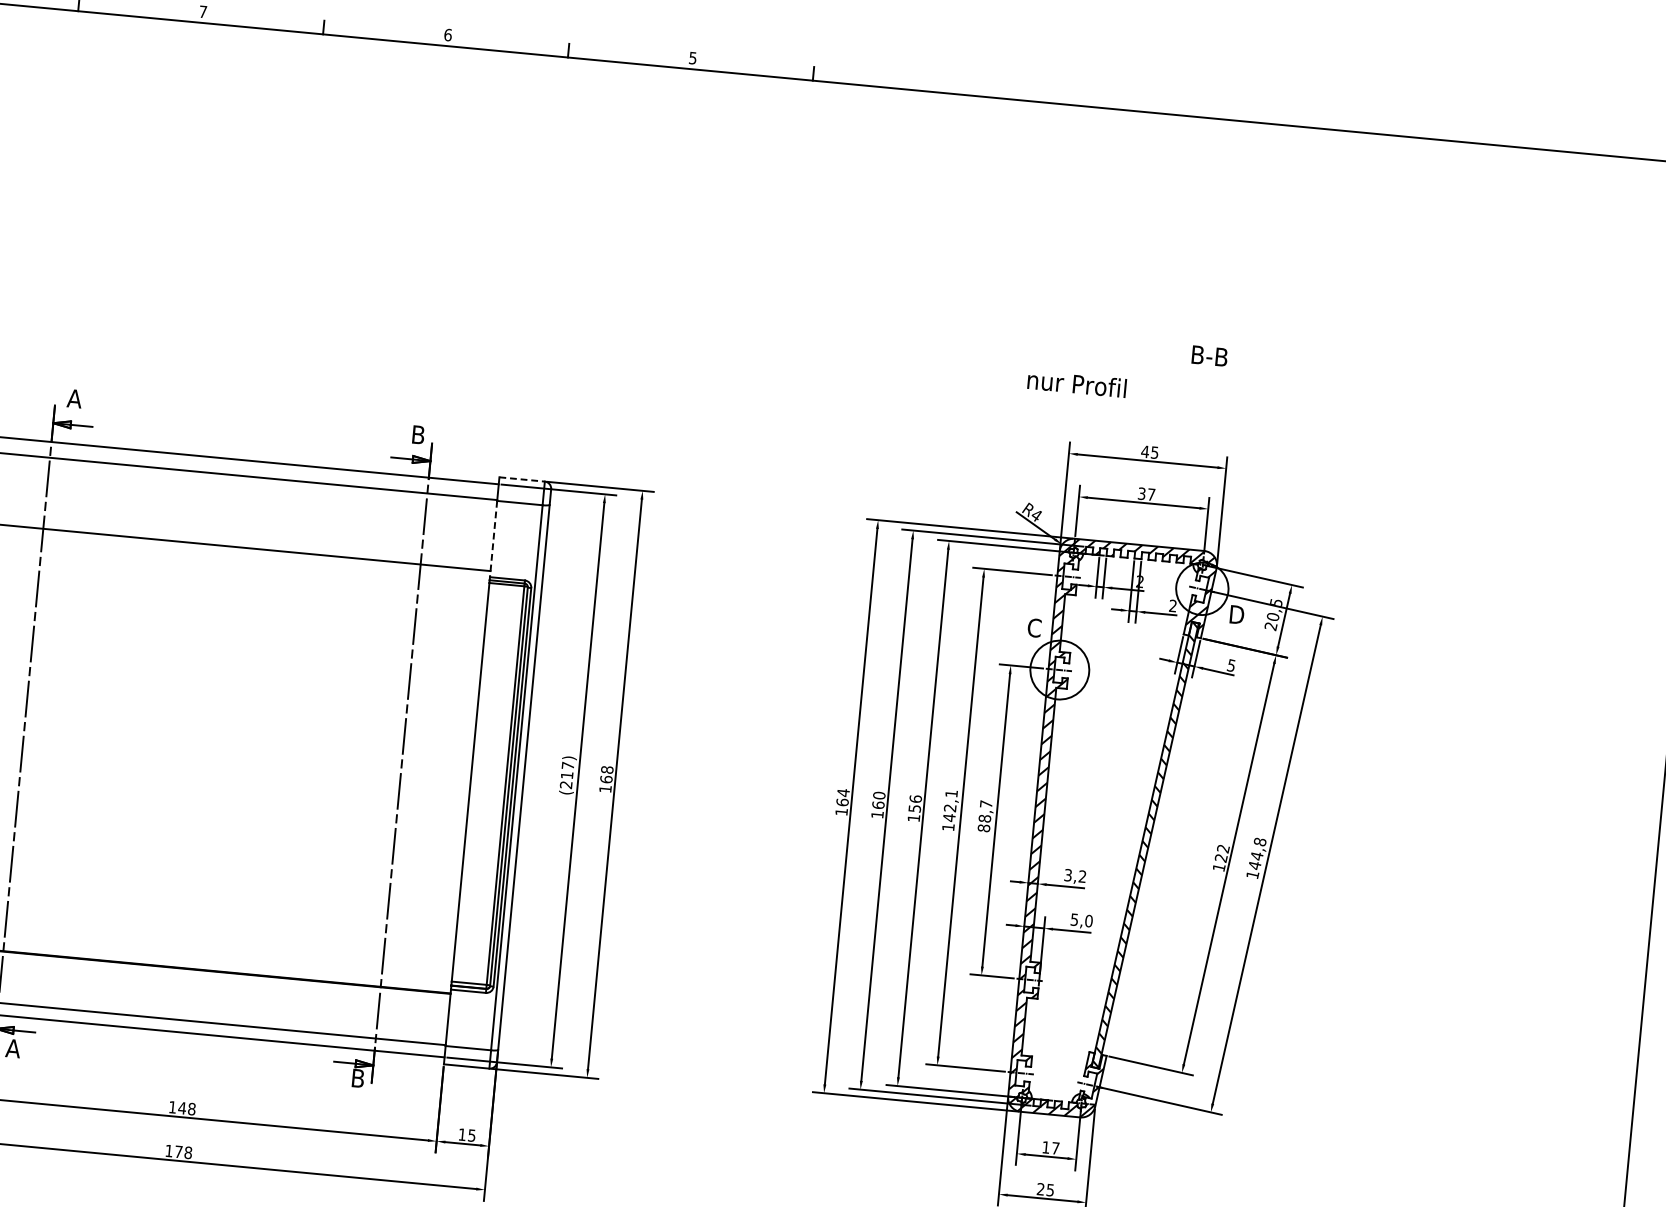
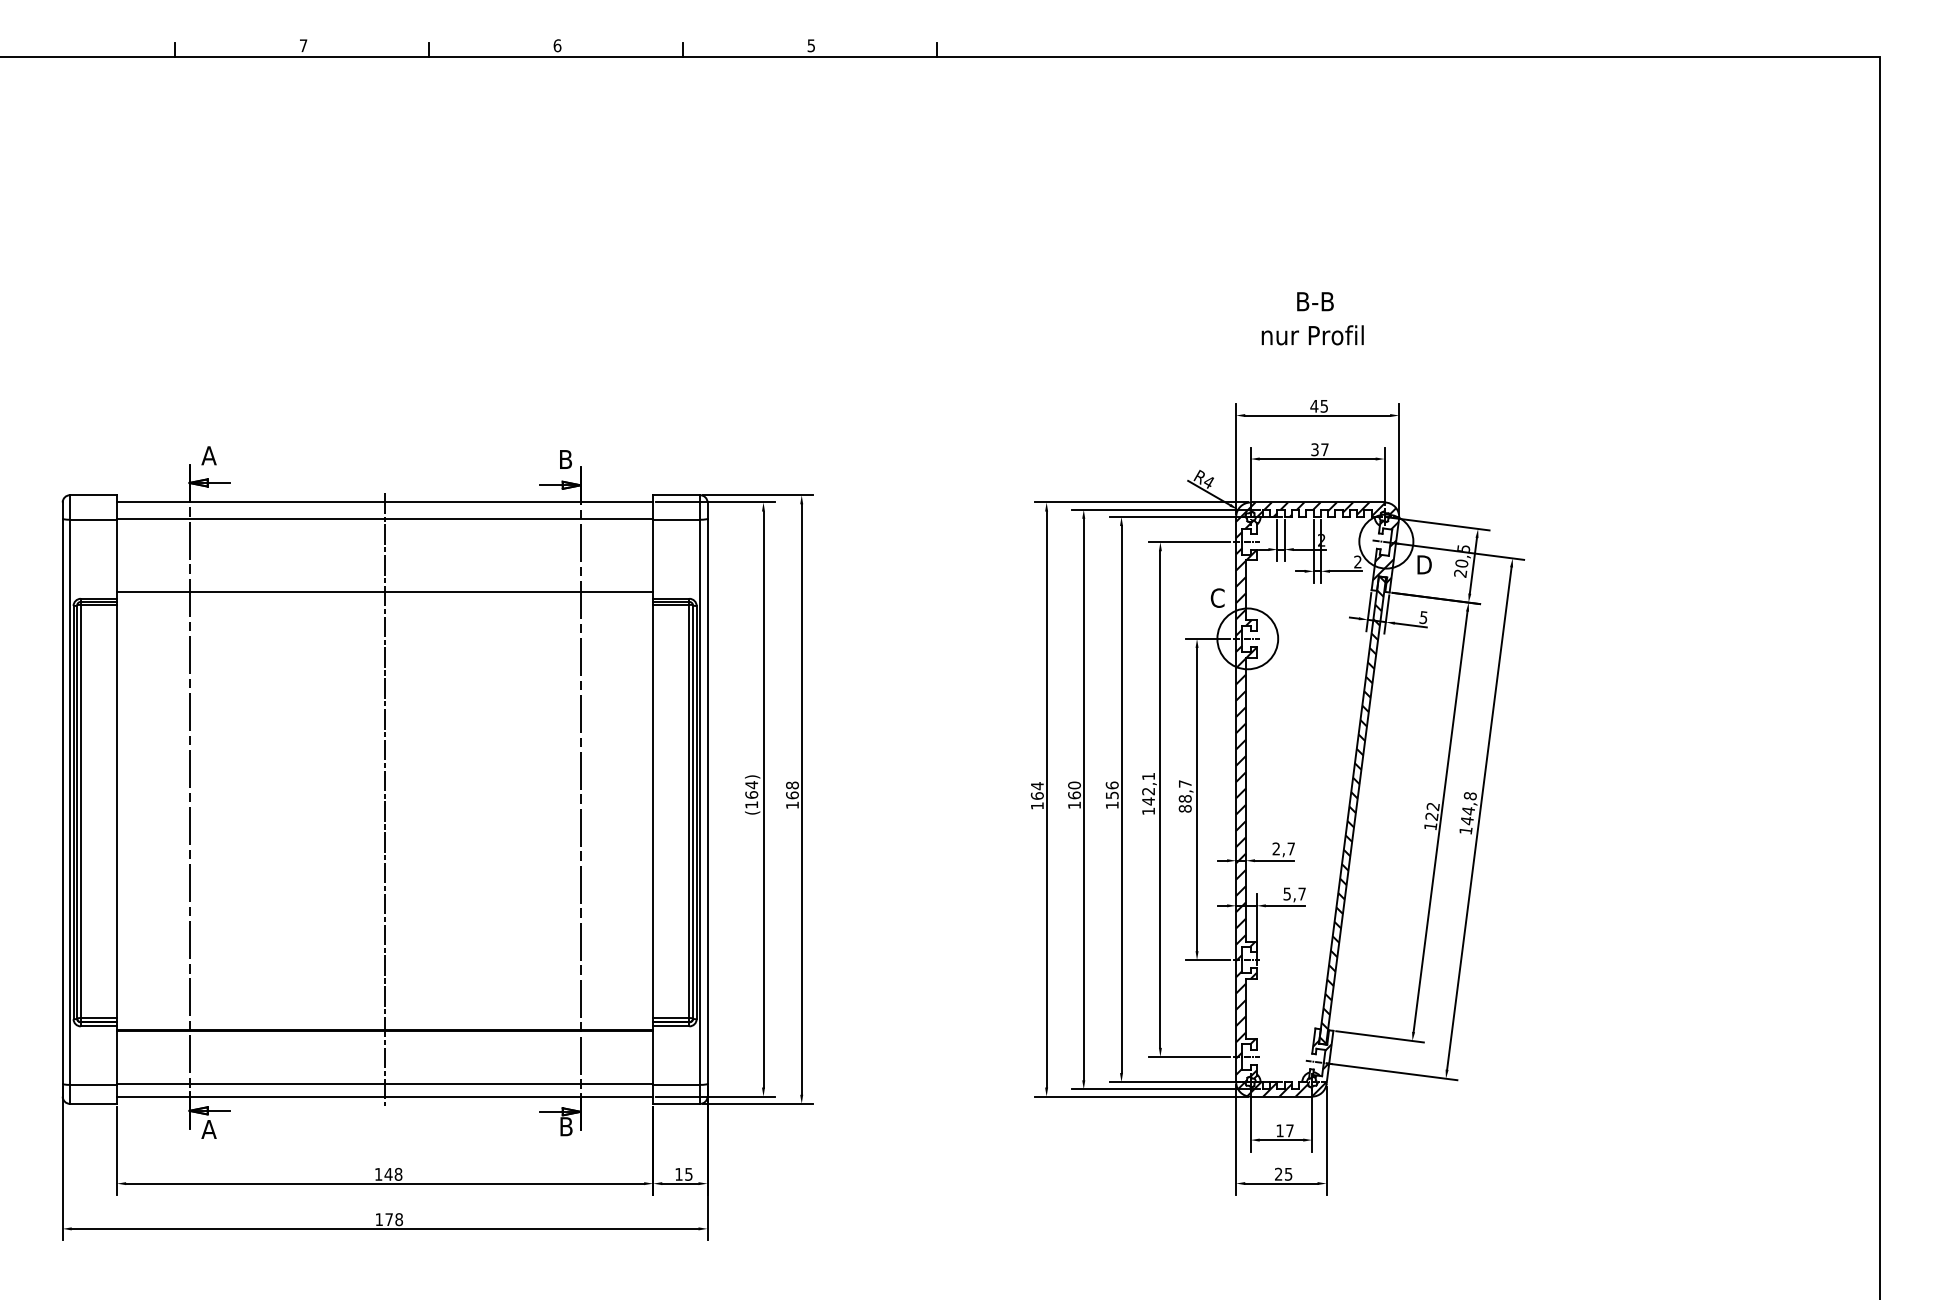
text: (1209, 355) -> (1315, 301), moved
text: (1076, 384) -> (1312, 335), moved
line: (521, 479) -> (676, 495), dashed -> solid
line: (493, 539) -> (653, 559), dashed -> solid
line: (213, 746) -> (385, 799), added
text: (566, 774) -> (751, 794), (217) -> (164)
text: (1075, 875) -> (1283, 848), 3,2 -> 2,7
text: (1089, 920) -> (1302, 893), 5,0 -> 5,7

